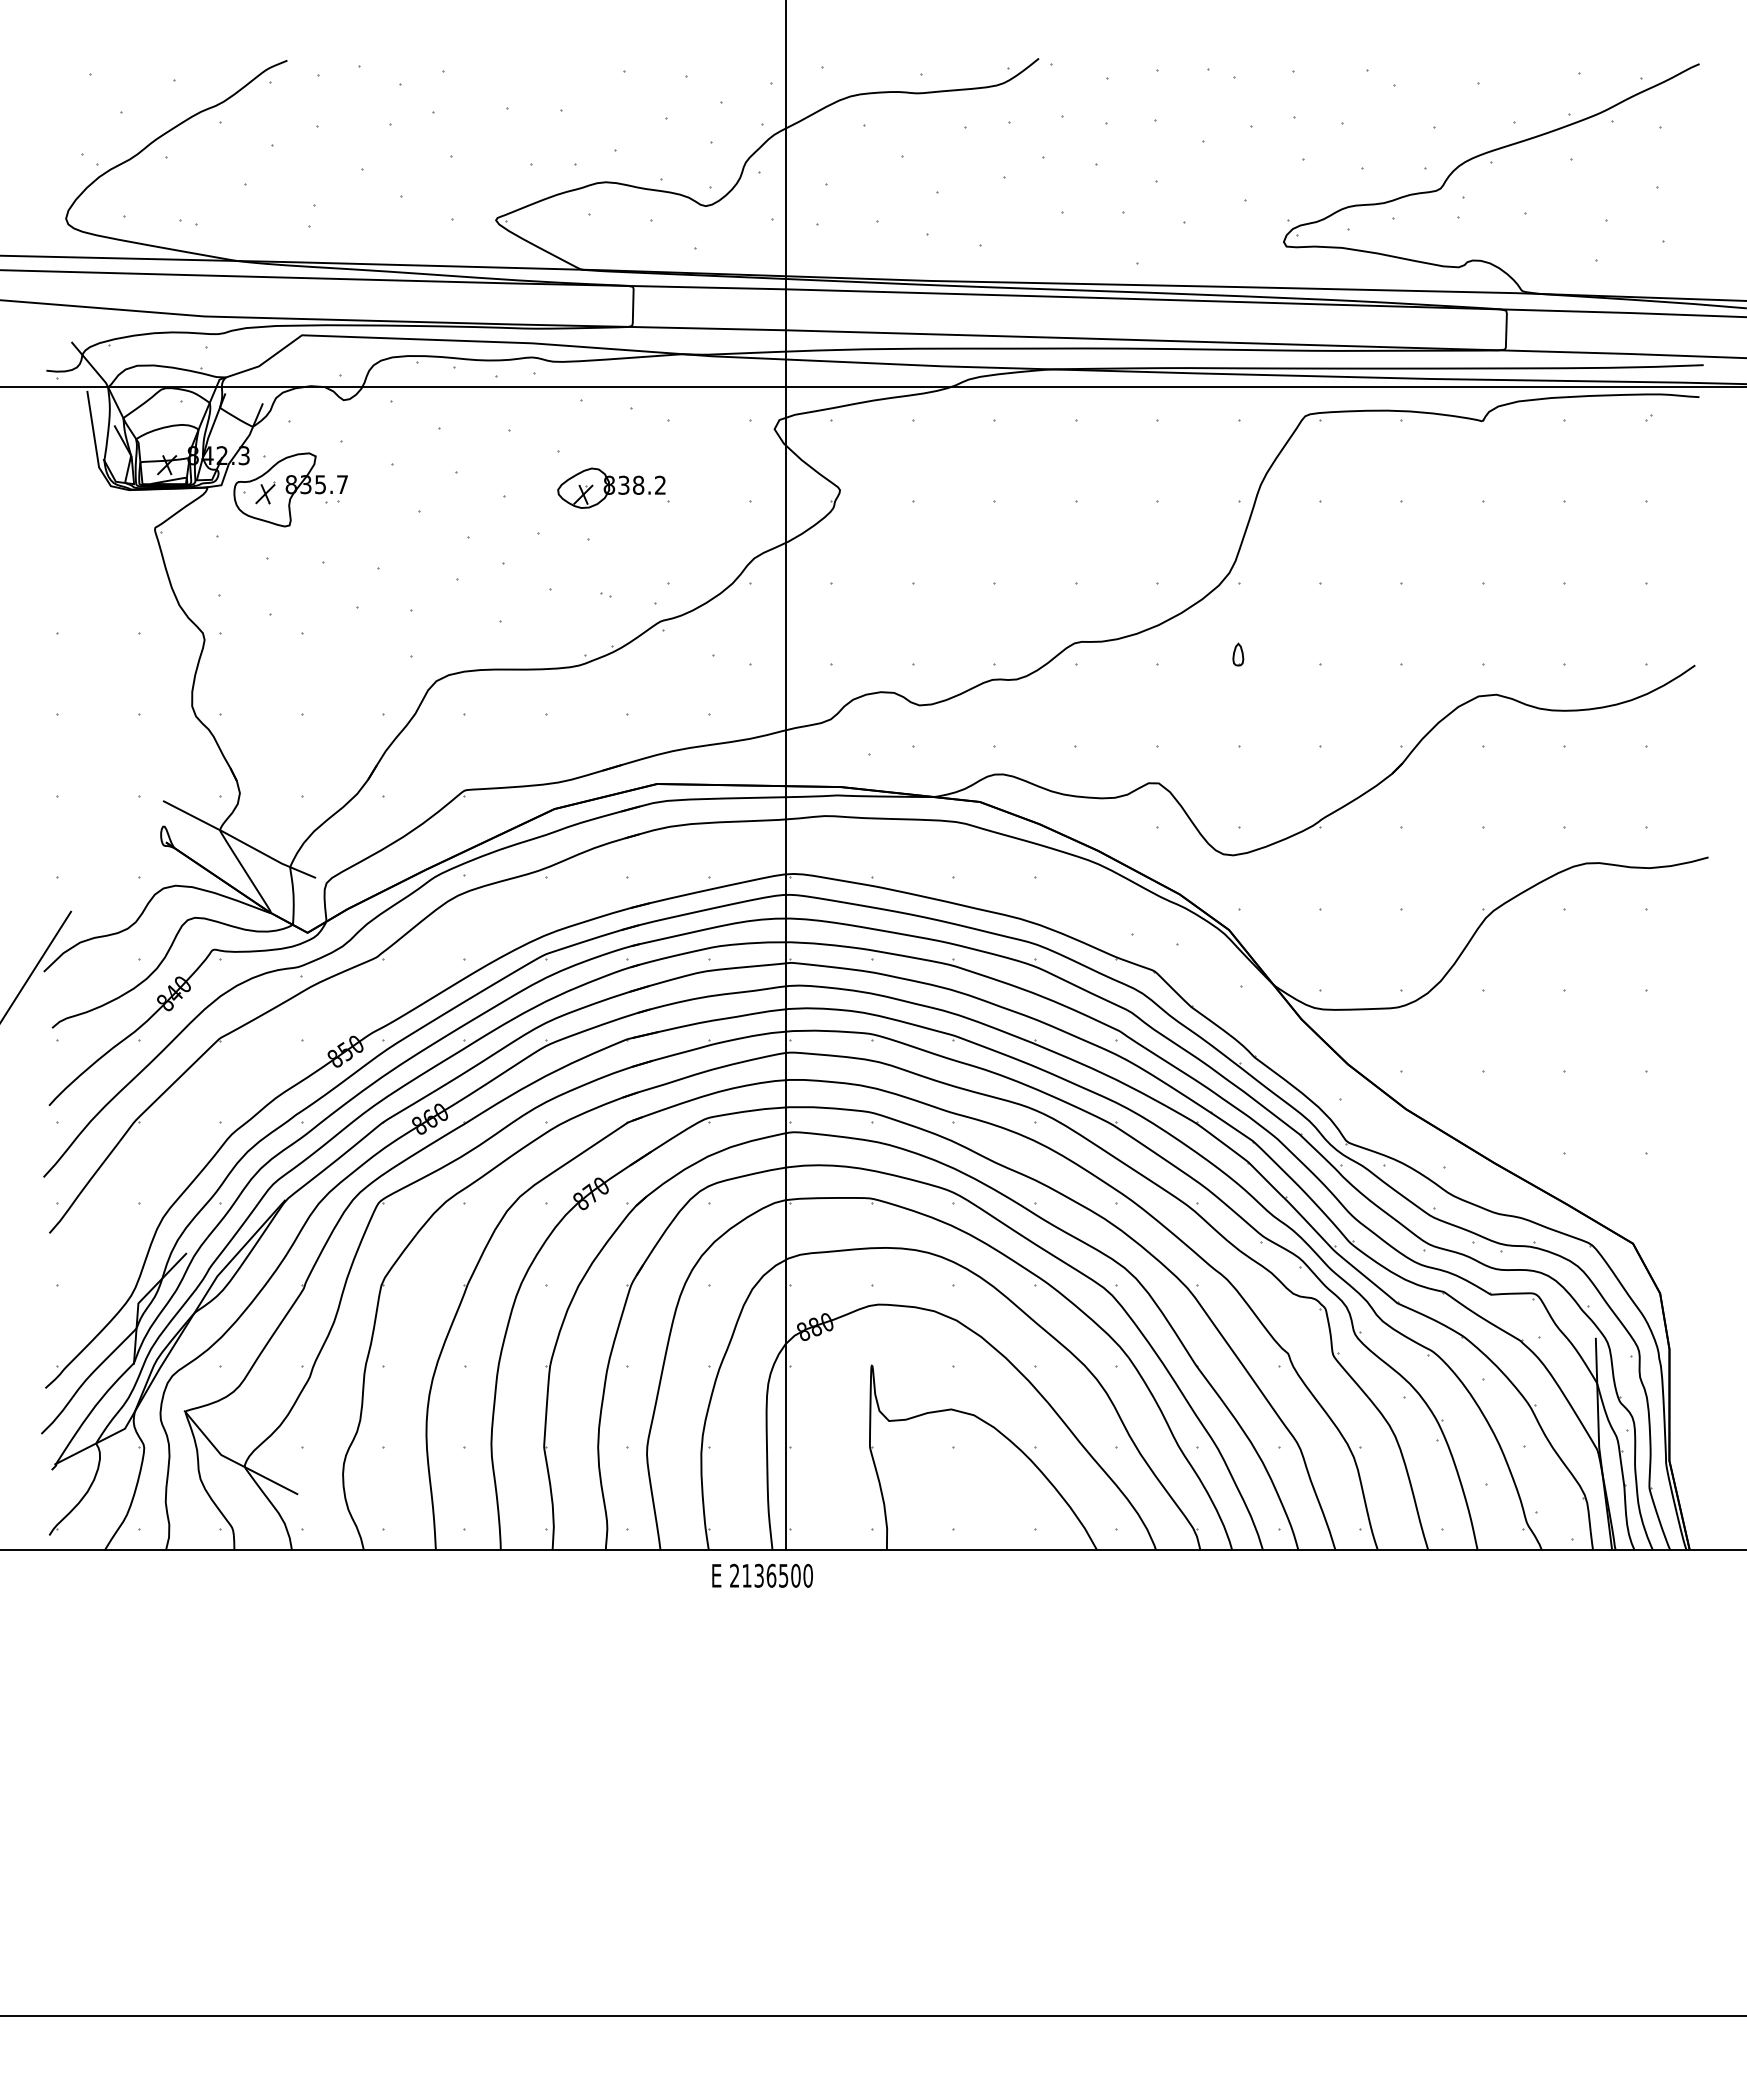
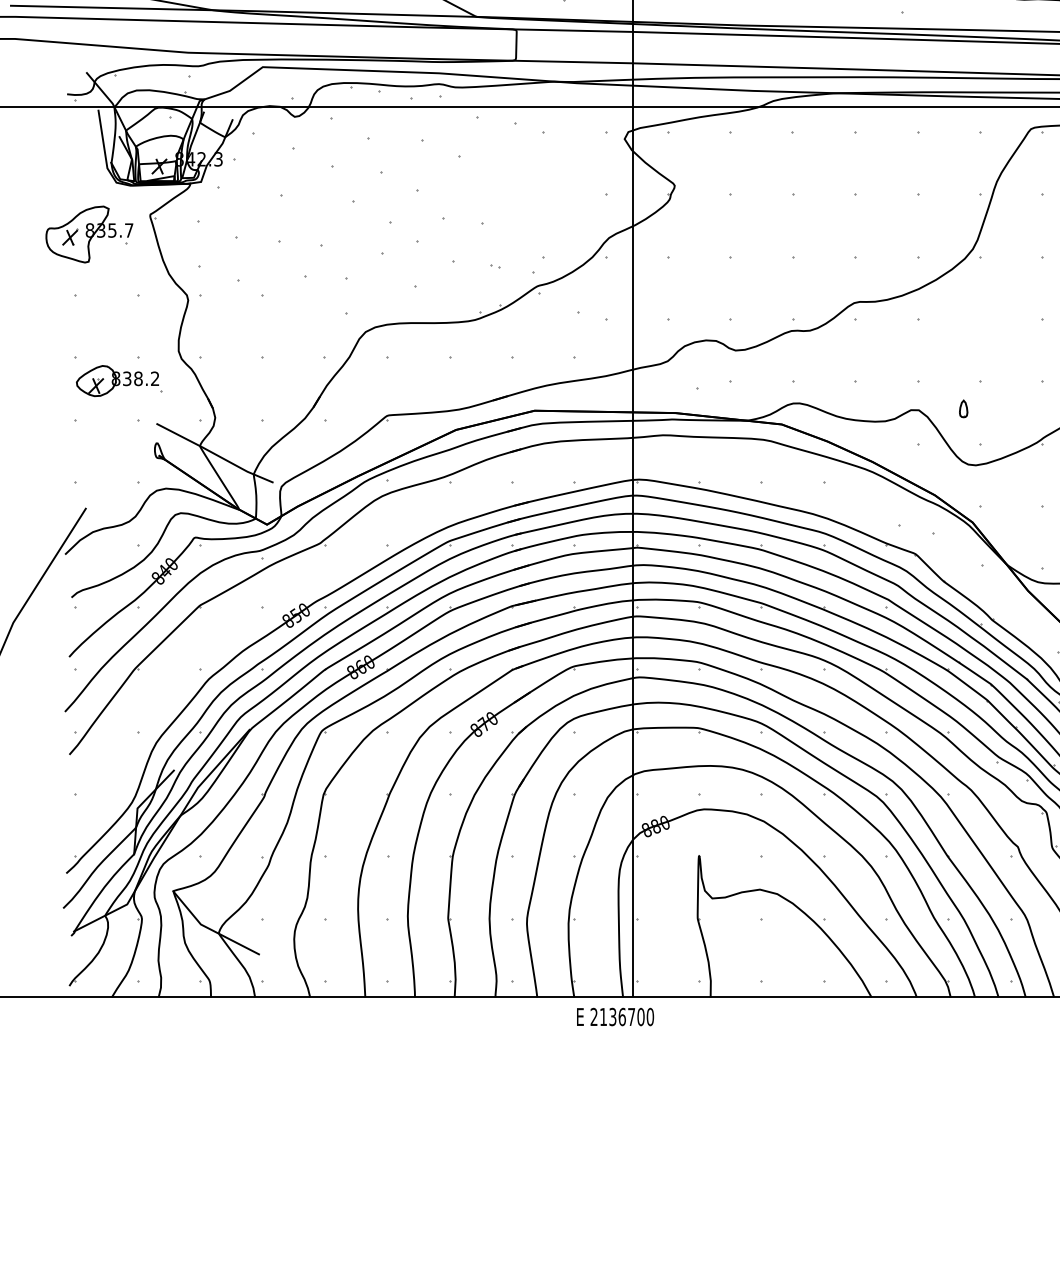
part: (613, 487) -> (119, 380), moved
part: (290, 489) -> (89, 234), moved
part: (1238, 654) -> (963, 408), moved
text: (783, 1575) -> (631, 1016), 2136500 -> 2136700

